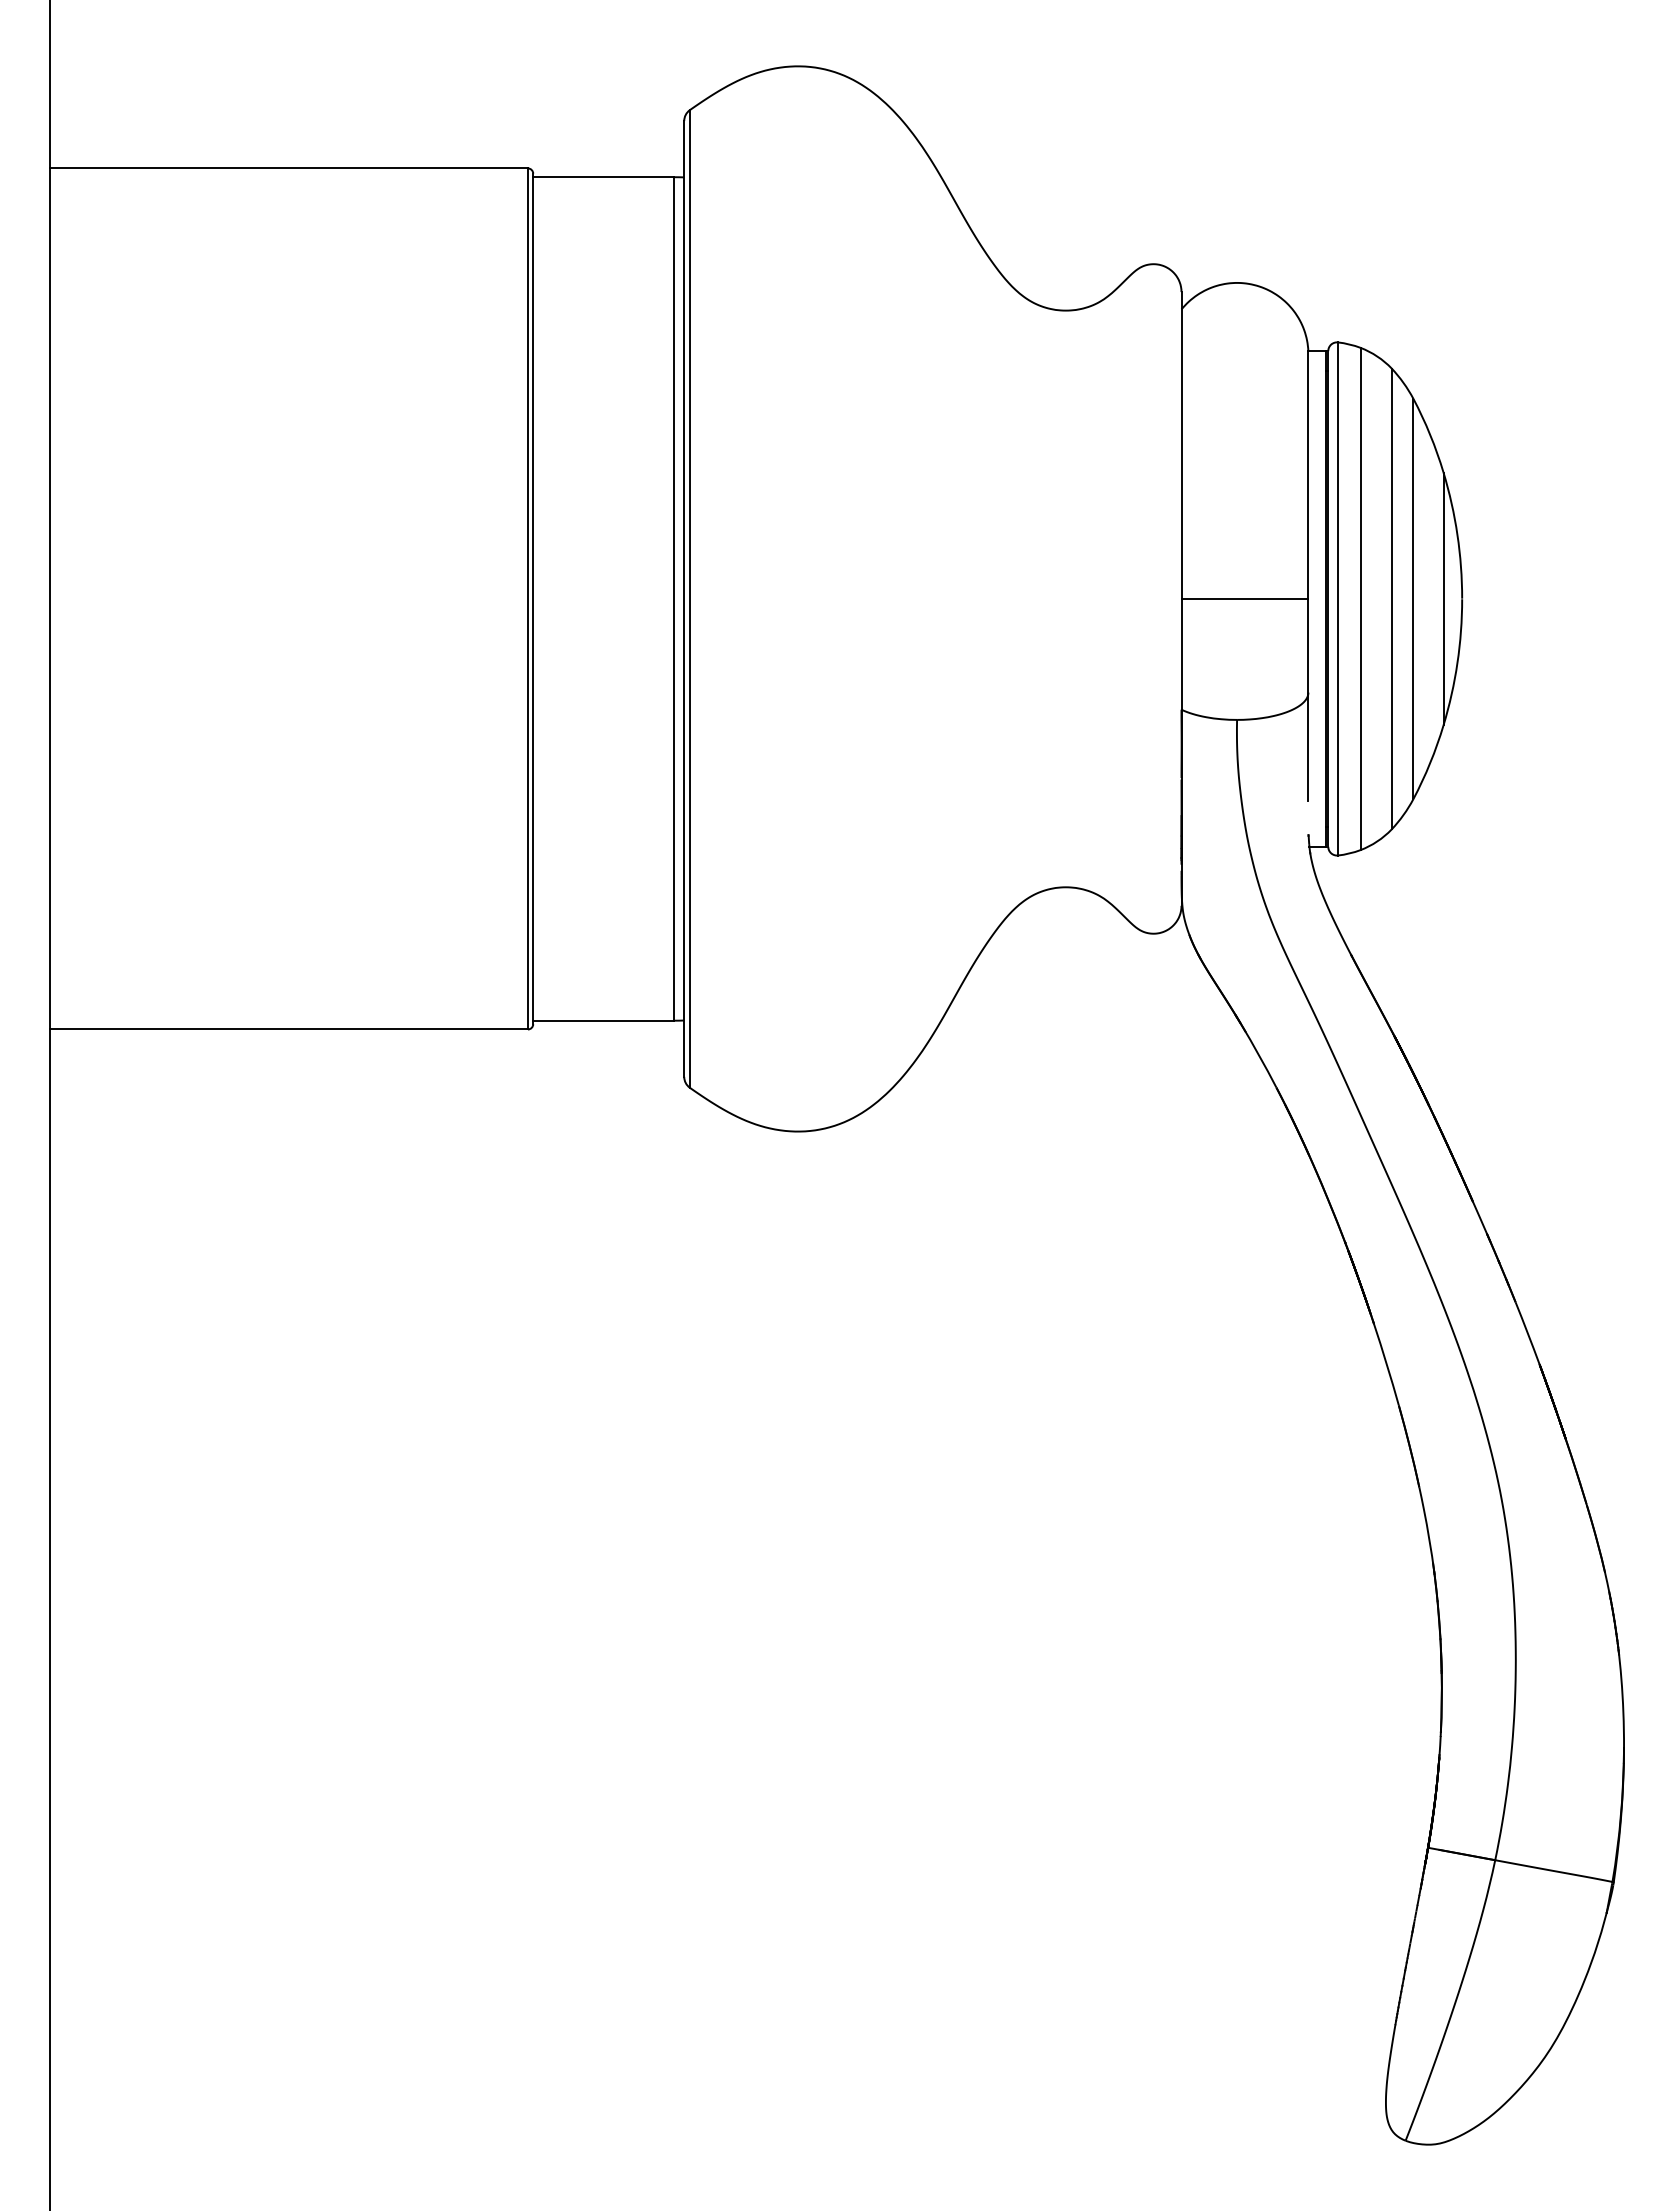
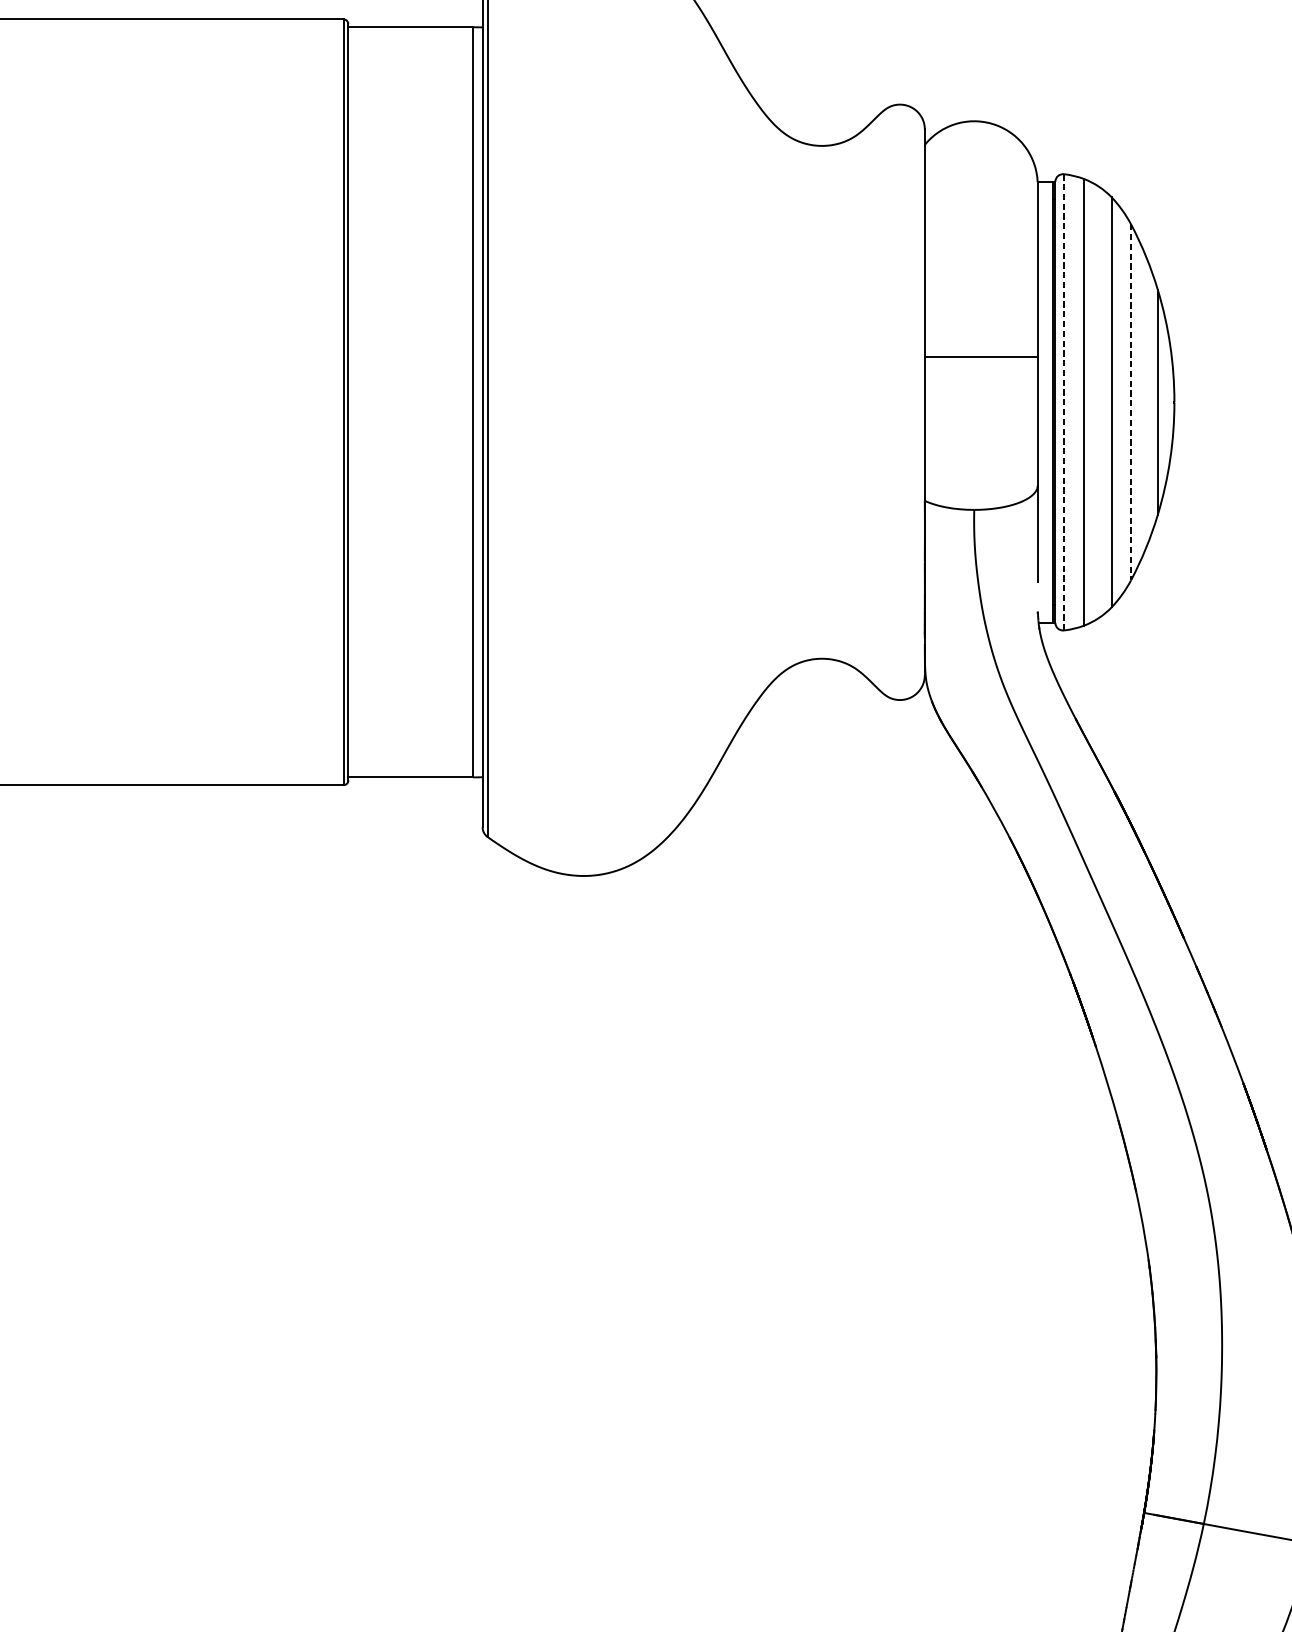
line: (1244, 598) -> (980, 356), moved
line: (1338, 598) -> (1064, 401), solid -> dashed
line: (1413, 599) -> (1131, 402), solid -> dashed

